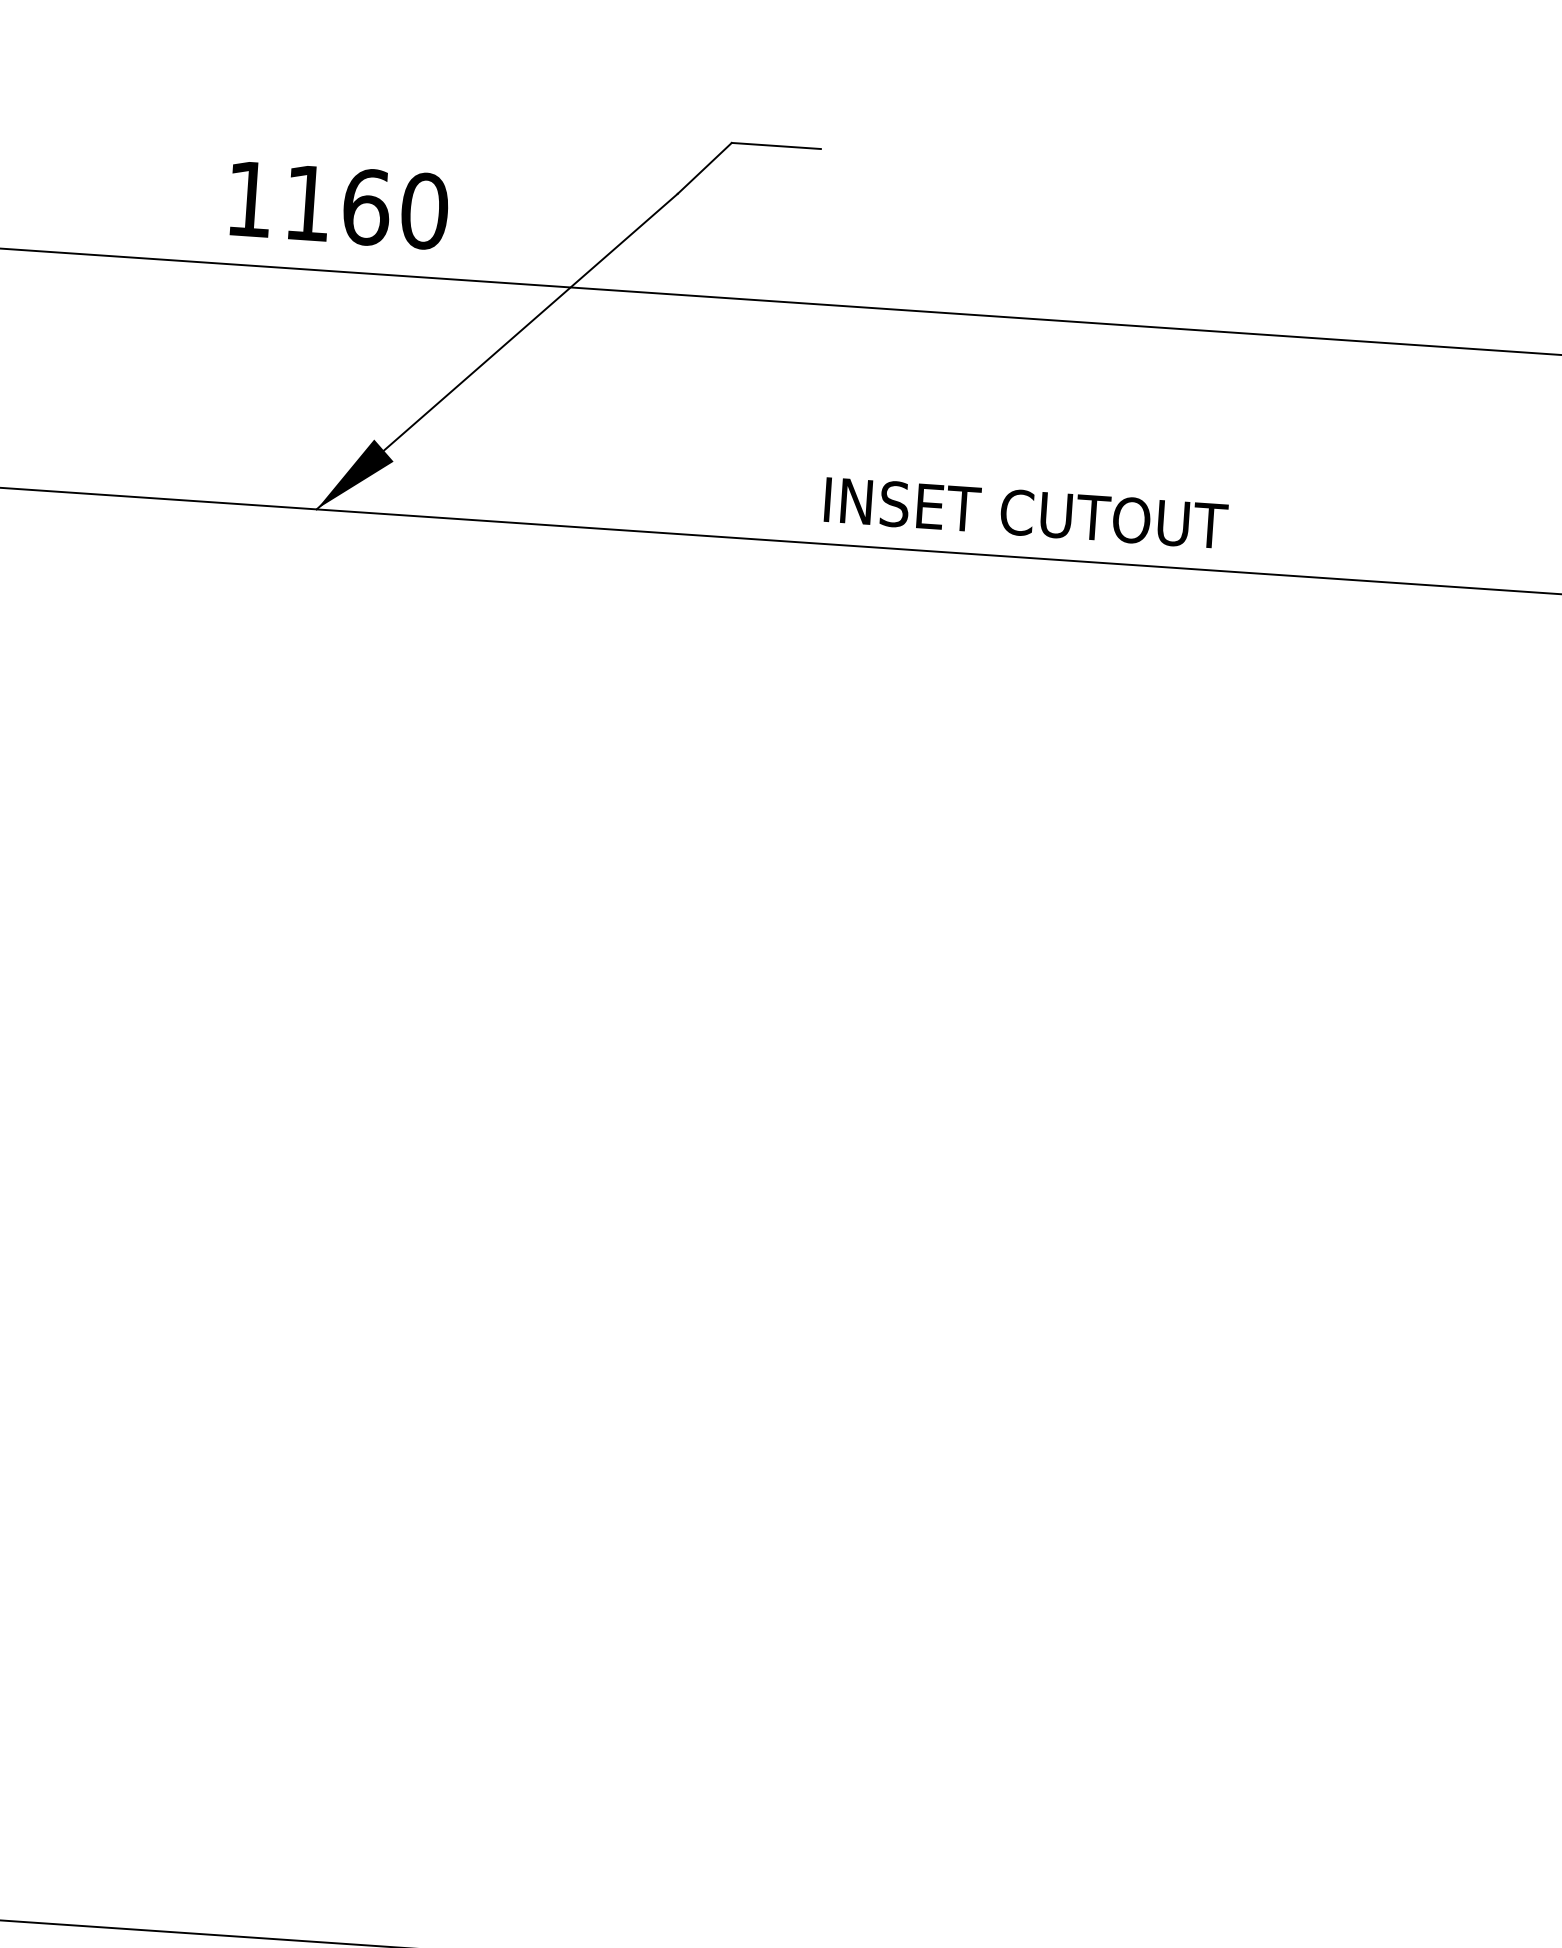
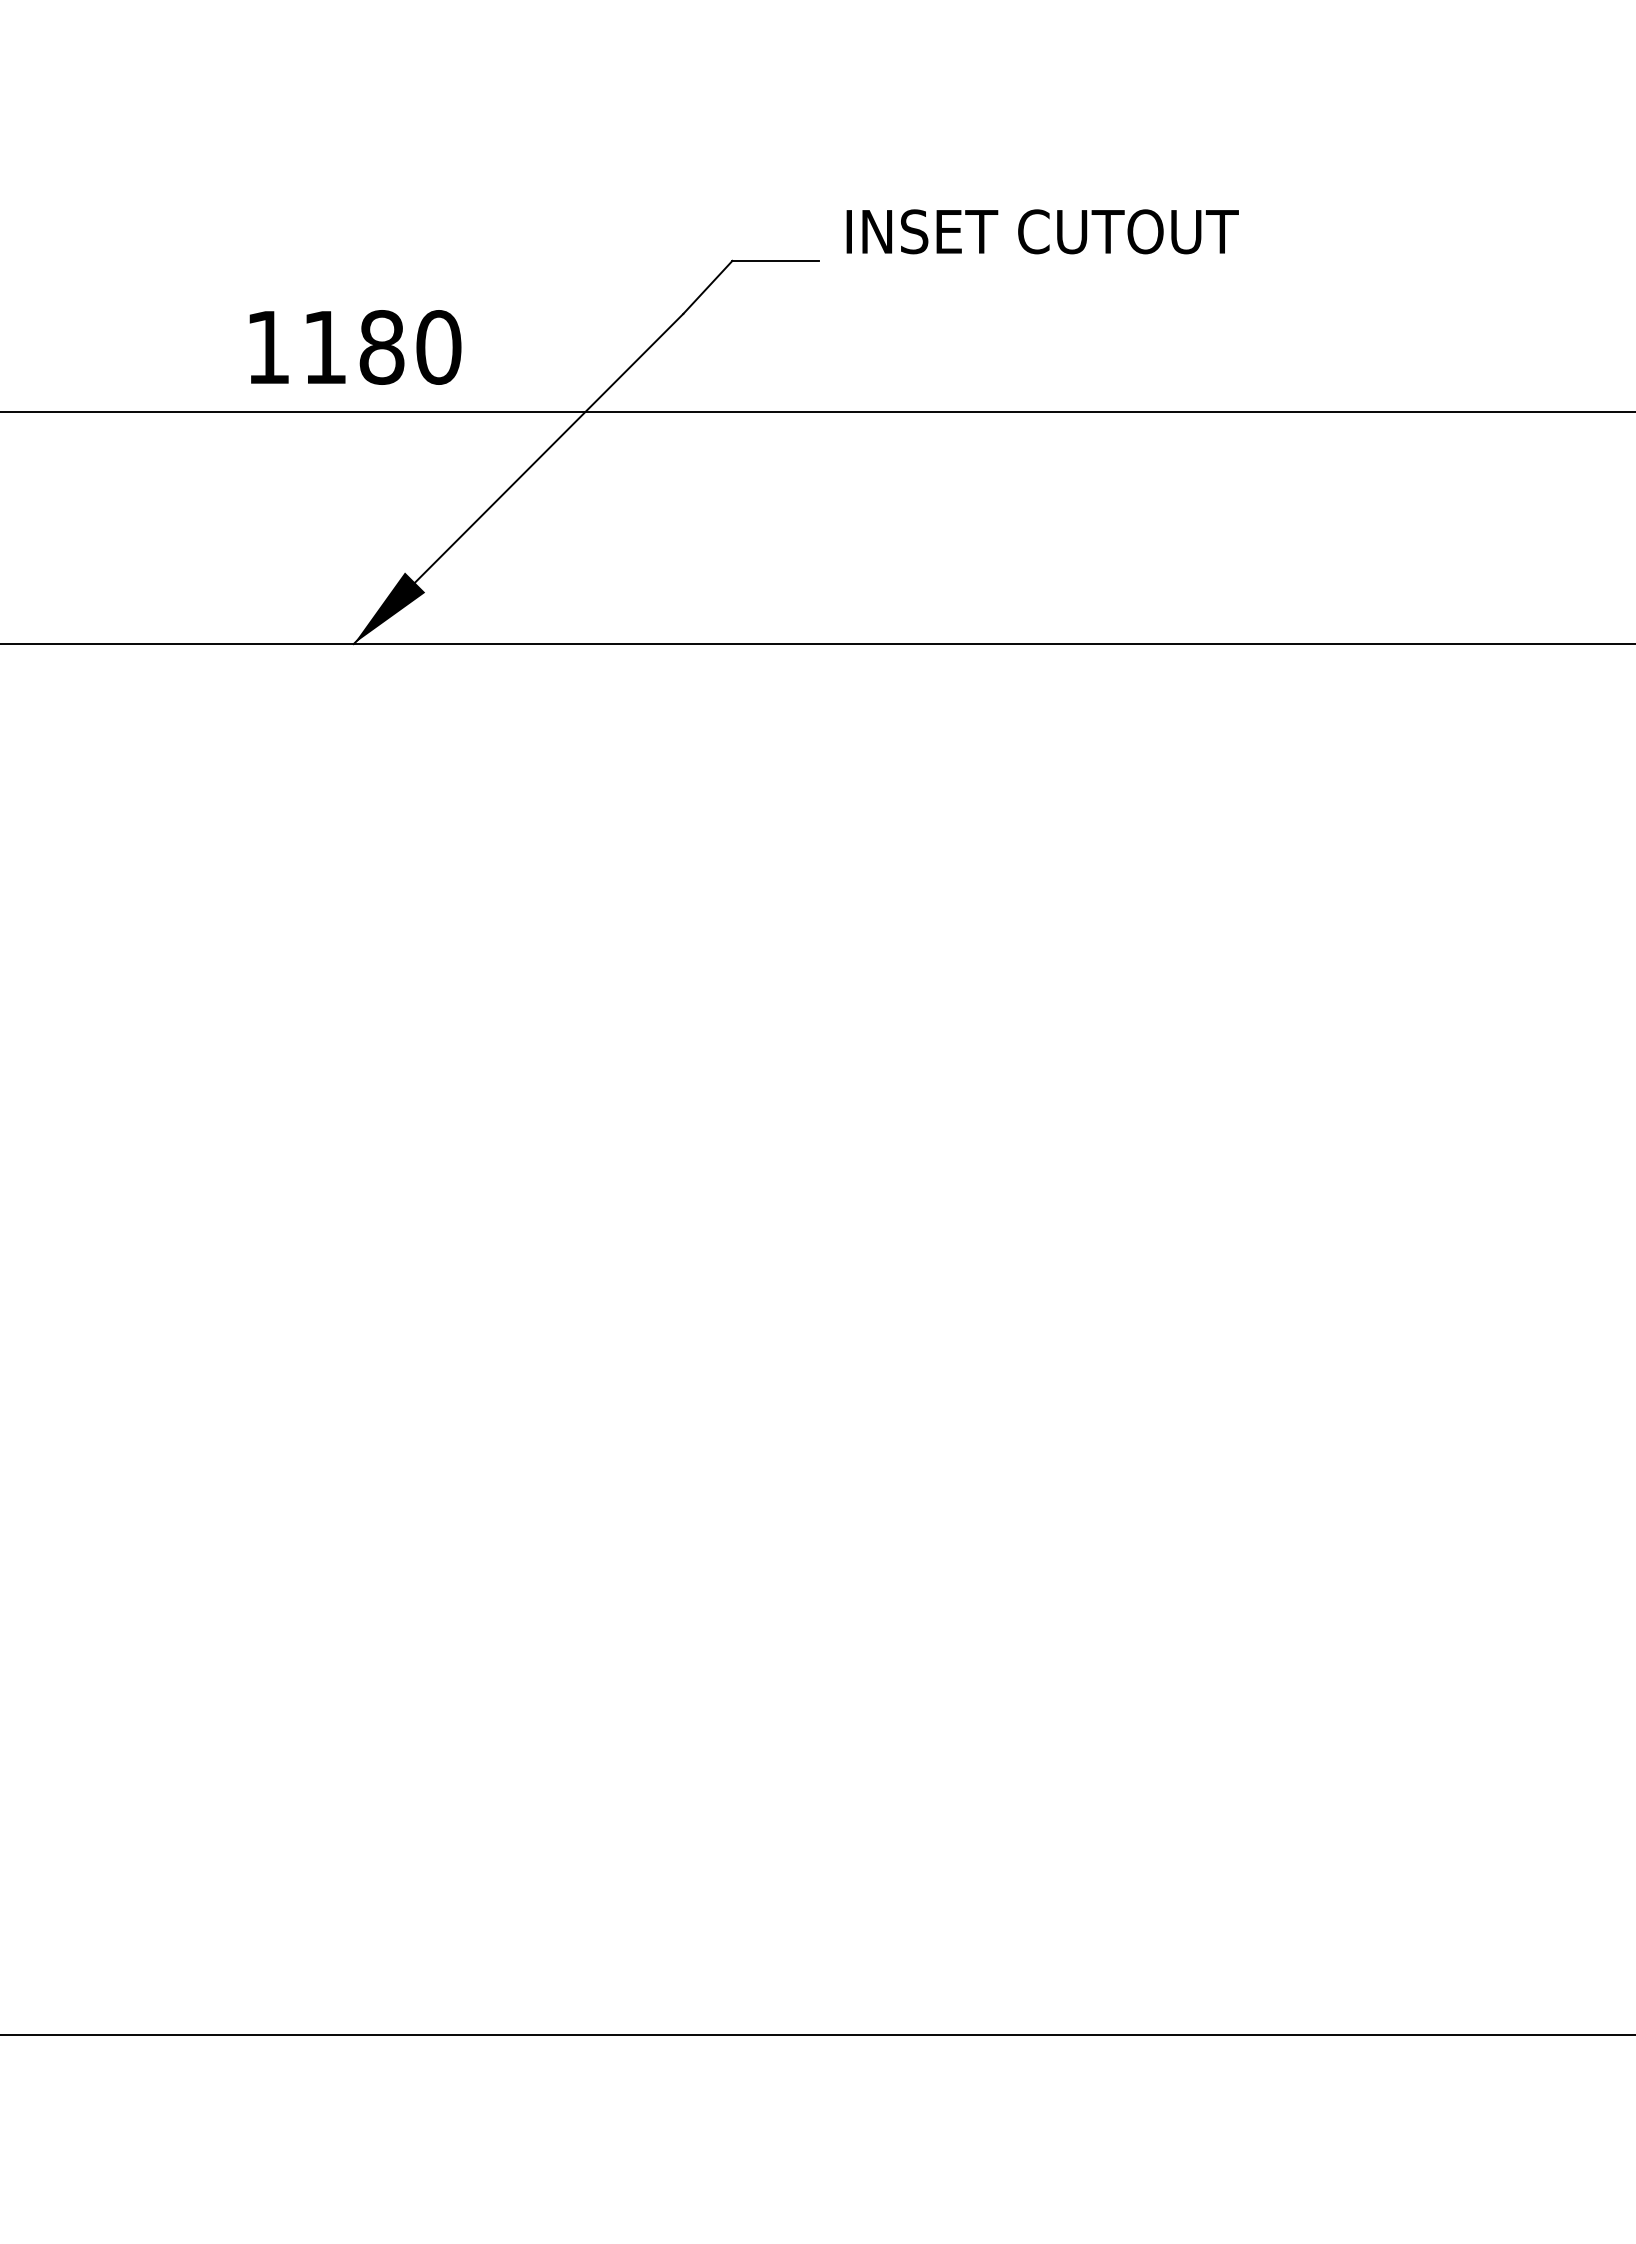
text: (365, 207) -> (381, 347), 1160 -> 1180
text: (1025, 512) -> (1042, 231), moved

